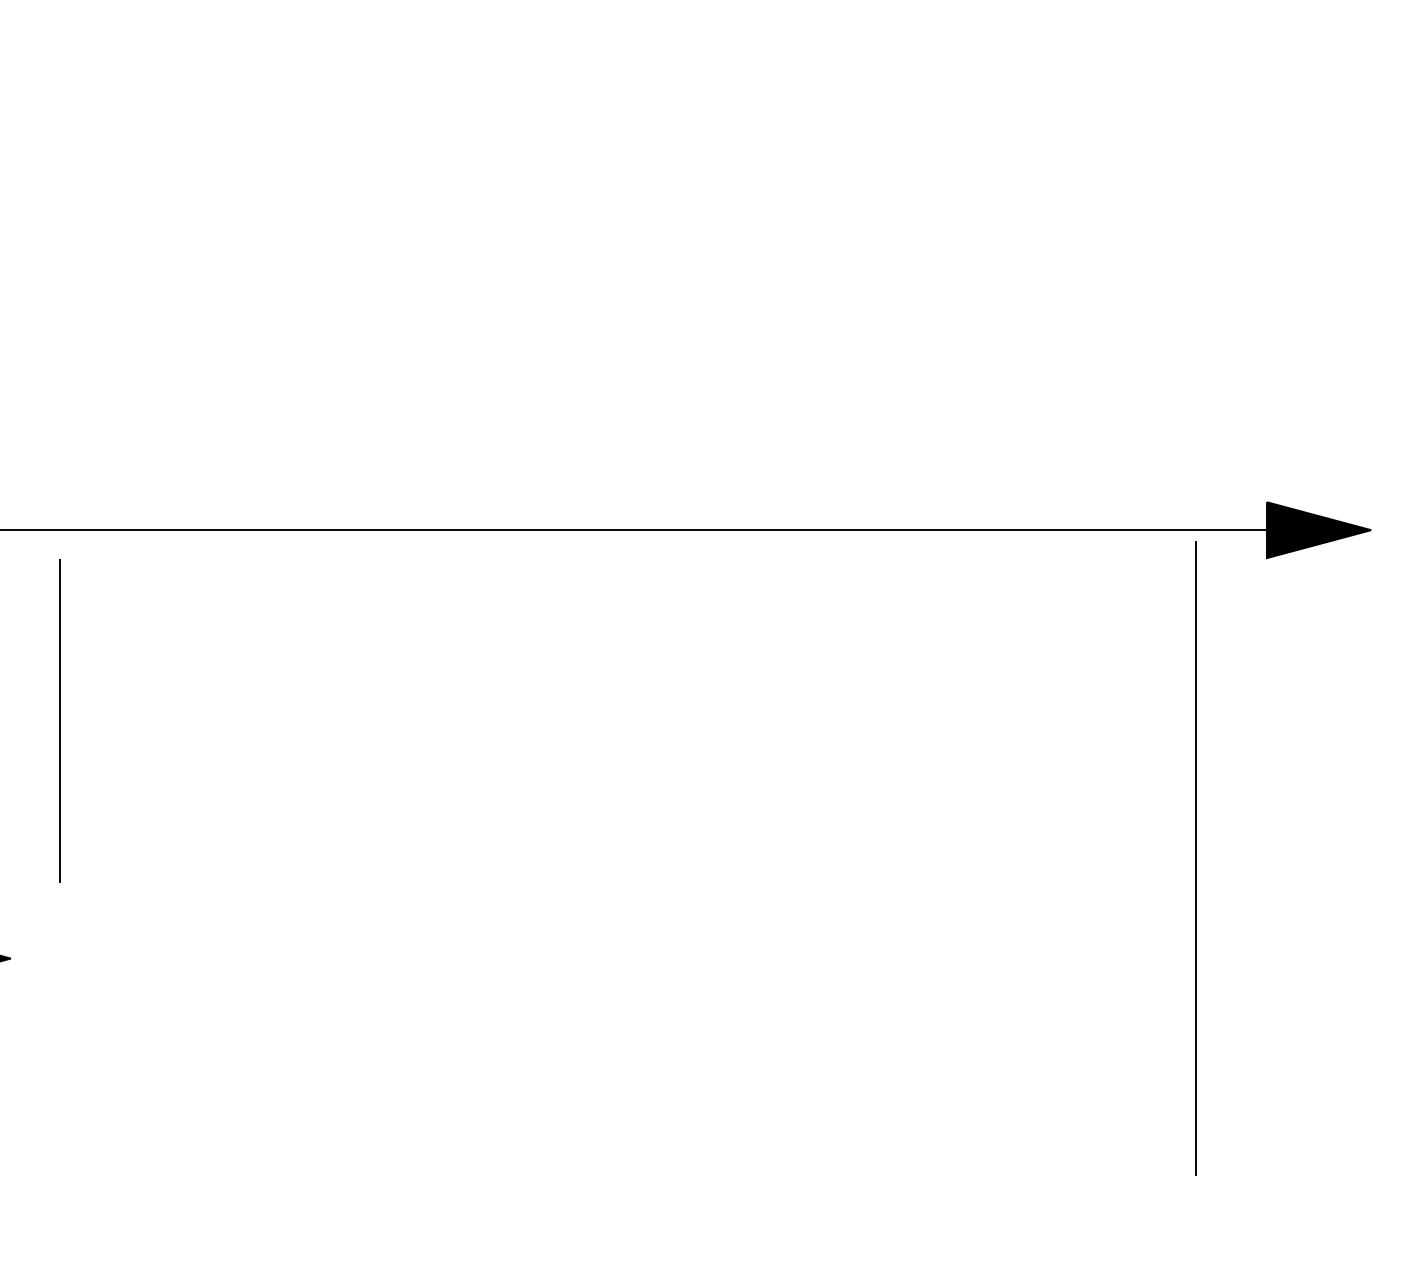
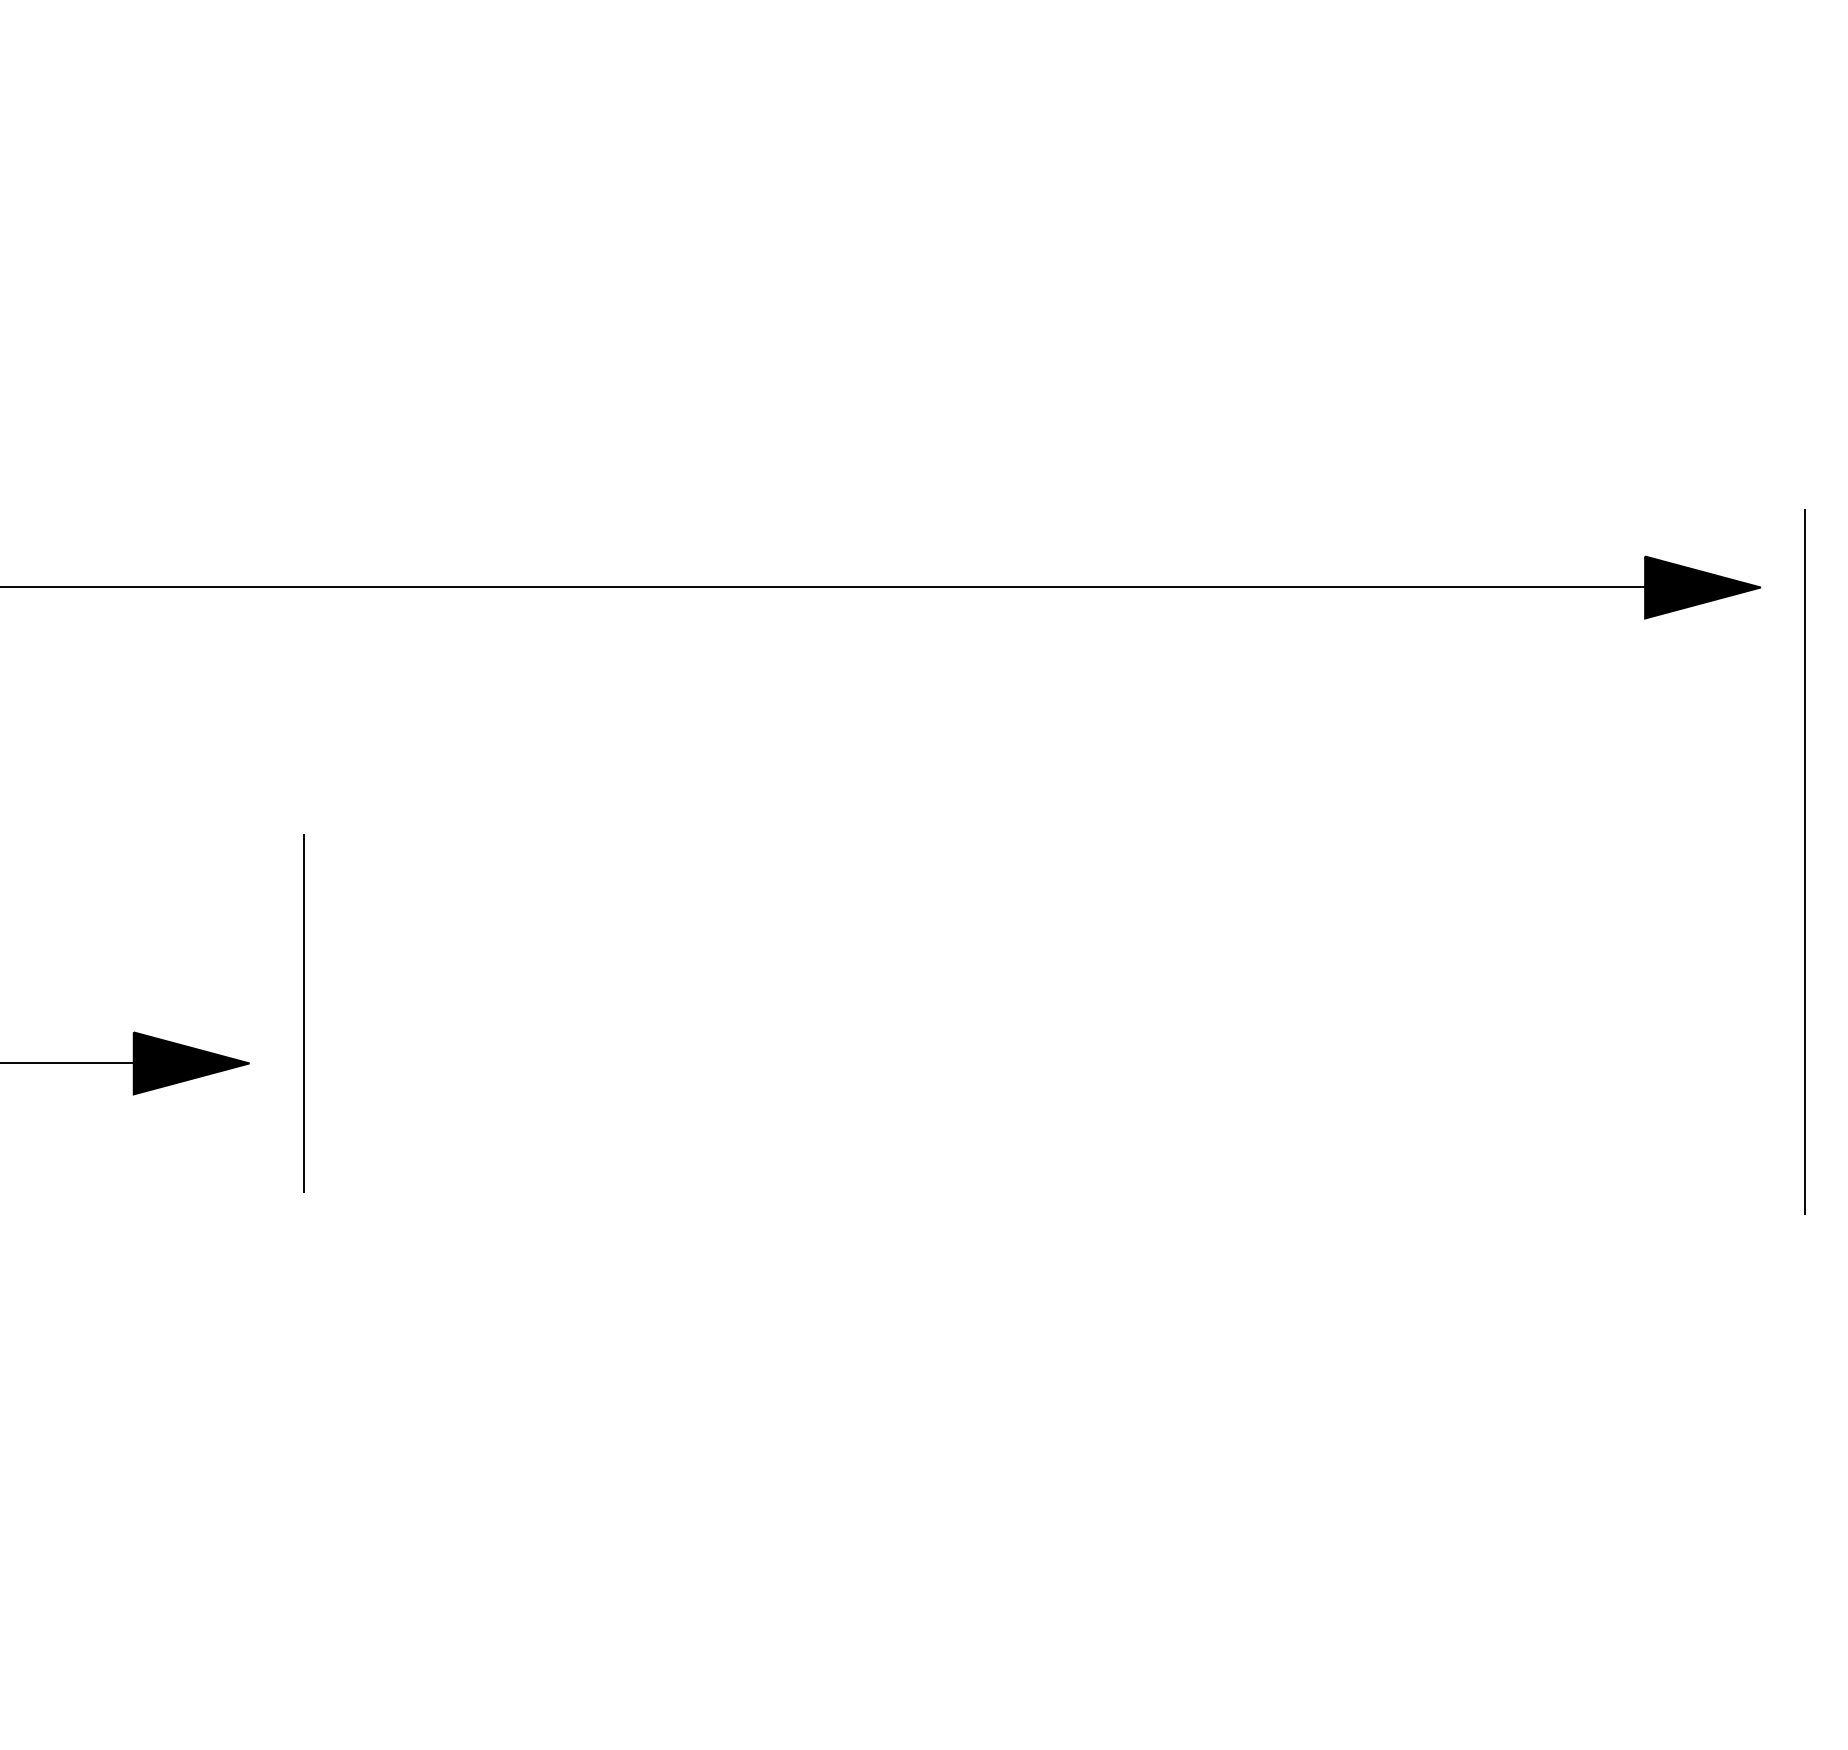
line: (59, 720) -> (303, 1013), moved
line: (1195, 857) -> (1804, 861), moved

